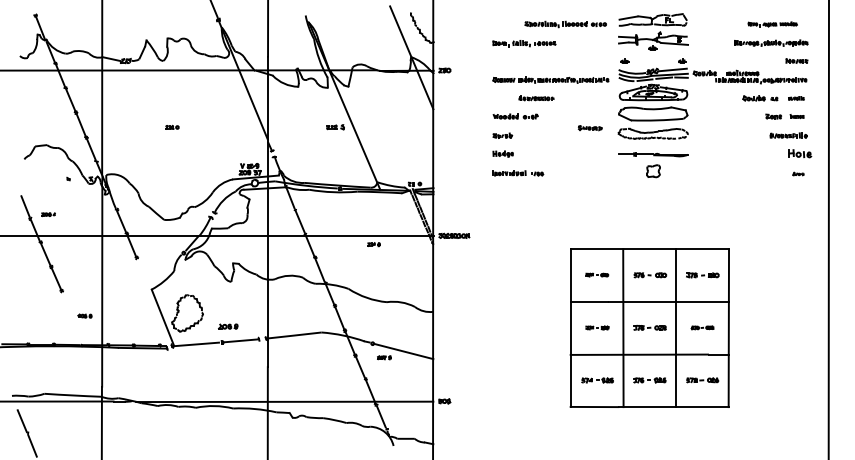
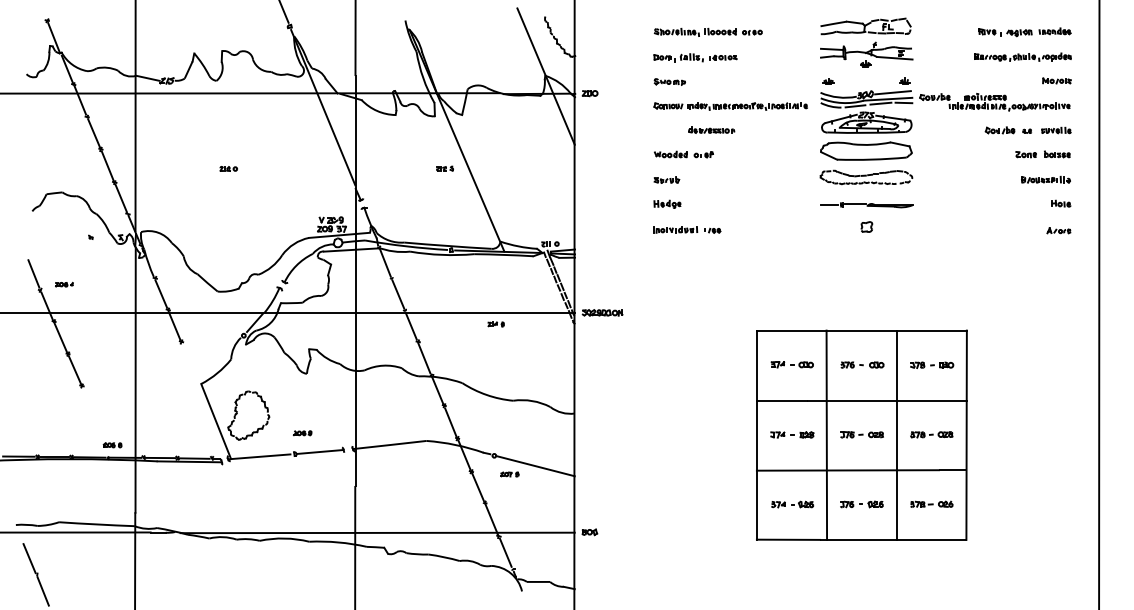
part: (565, 24) -> (707, 32), moved
part: (772, 24) -> (1024, 32), size x1.43
part: (796, 98) -> (1056, 130), size x1.43
part: (797, 116) -> (1057, 154), size x1.43
part: (335, 127) -> (444, 168), size x0.71
part: (589, 127) -> (669, 81), moved
part: (800, 153) -> (1061, 203), size x0.62
part: (653, 170) -> (866, 226), size x0.62
part: (798, 173) -> (1058, 230), size x1.67
part: (596, 274) -> (791, 364), size x1.43
part: (84, 316) -> (112, 445), moved
part: (228, 326) -> (302, 433), size x0.71
part: (597, 327) -> (792, 434), size x1.43
part: (702, 327) -> (931, 434), size x1.43

